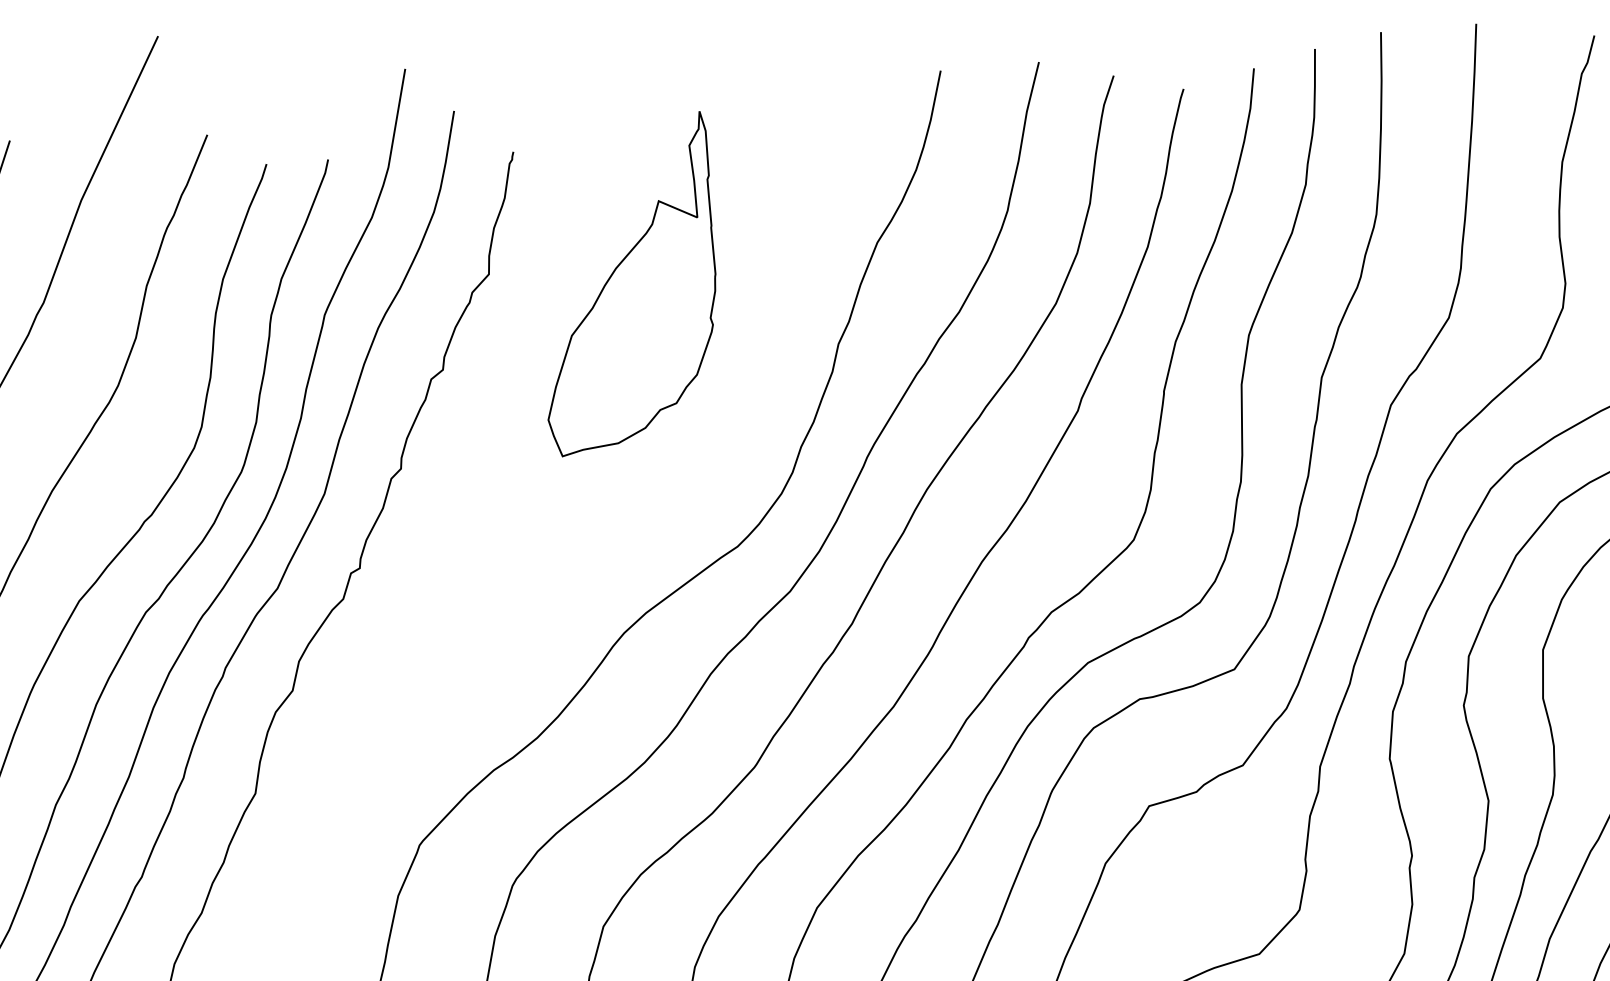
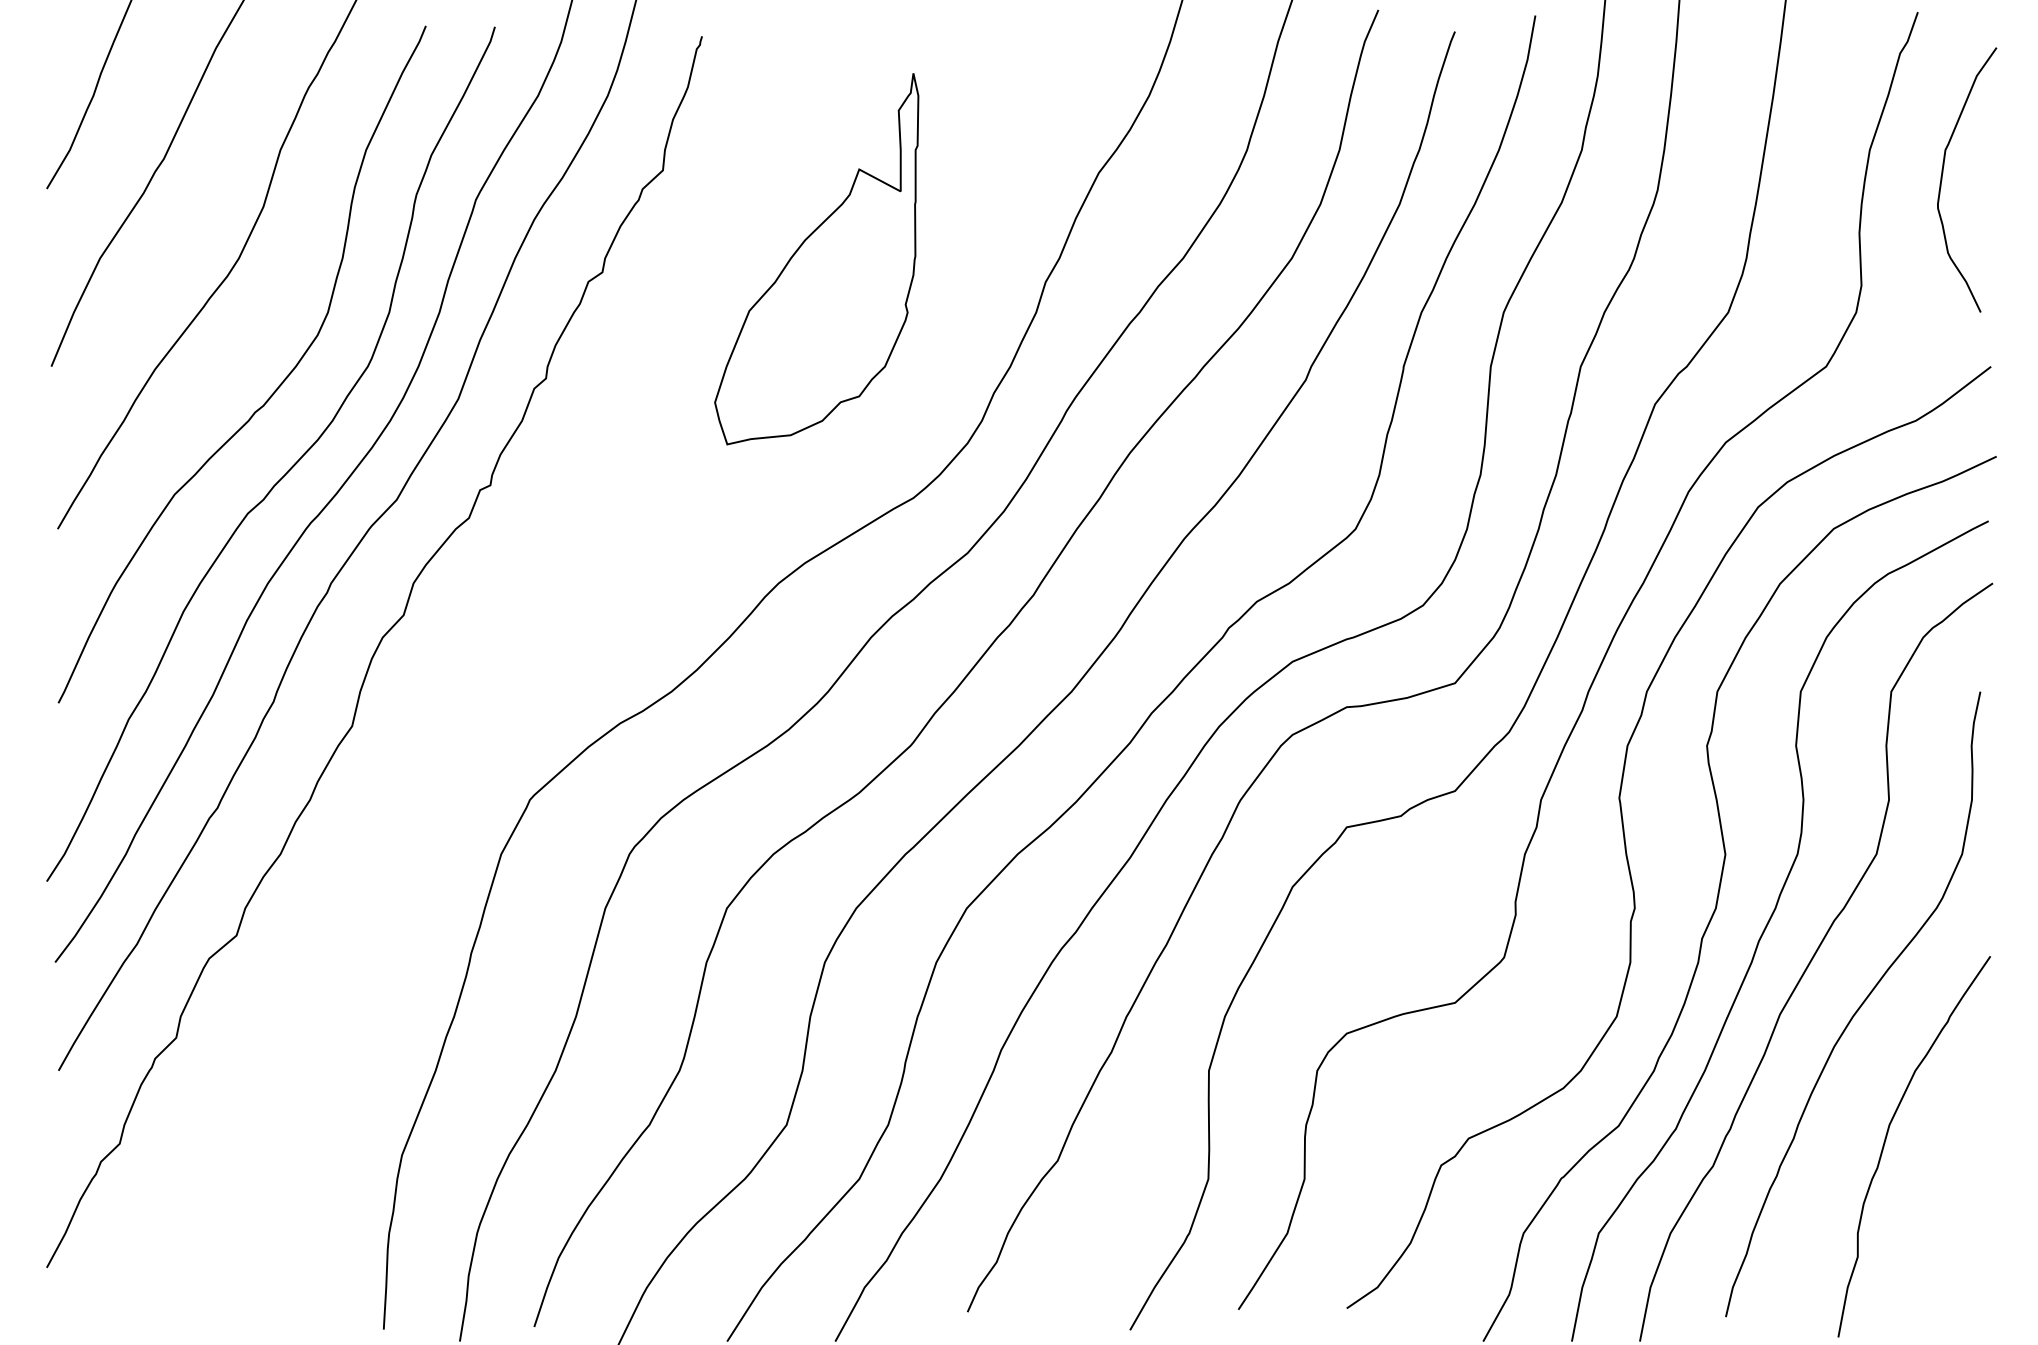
part: (627, 284) -> (816, 259), moved

